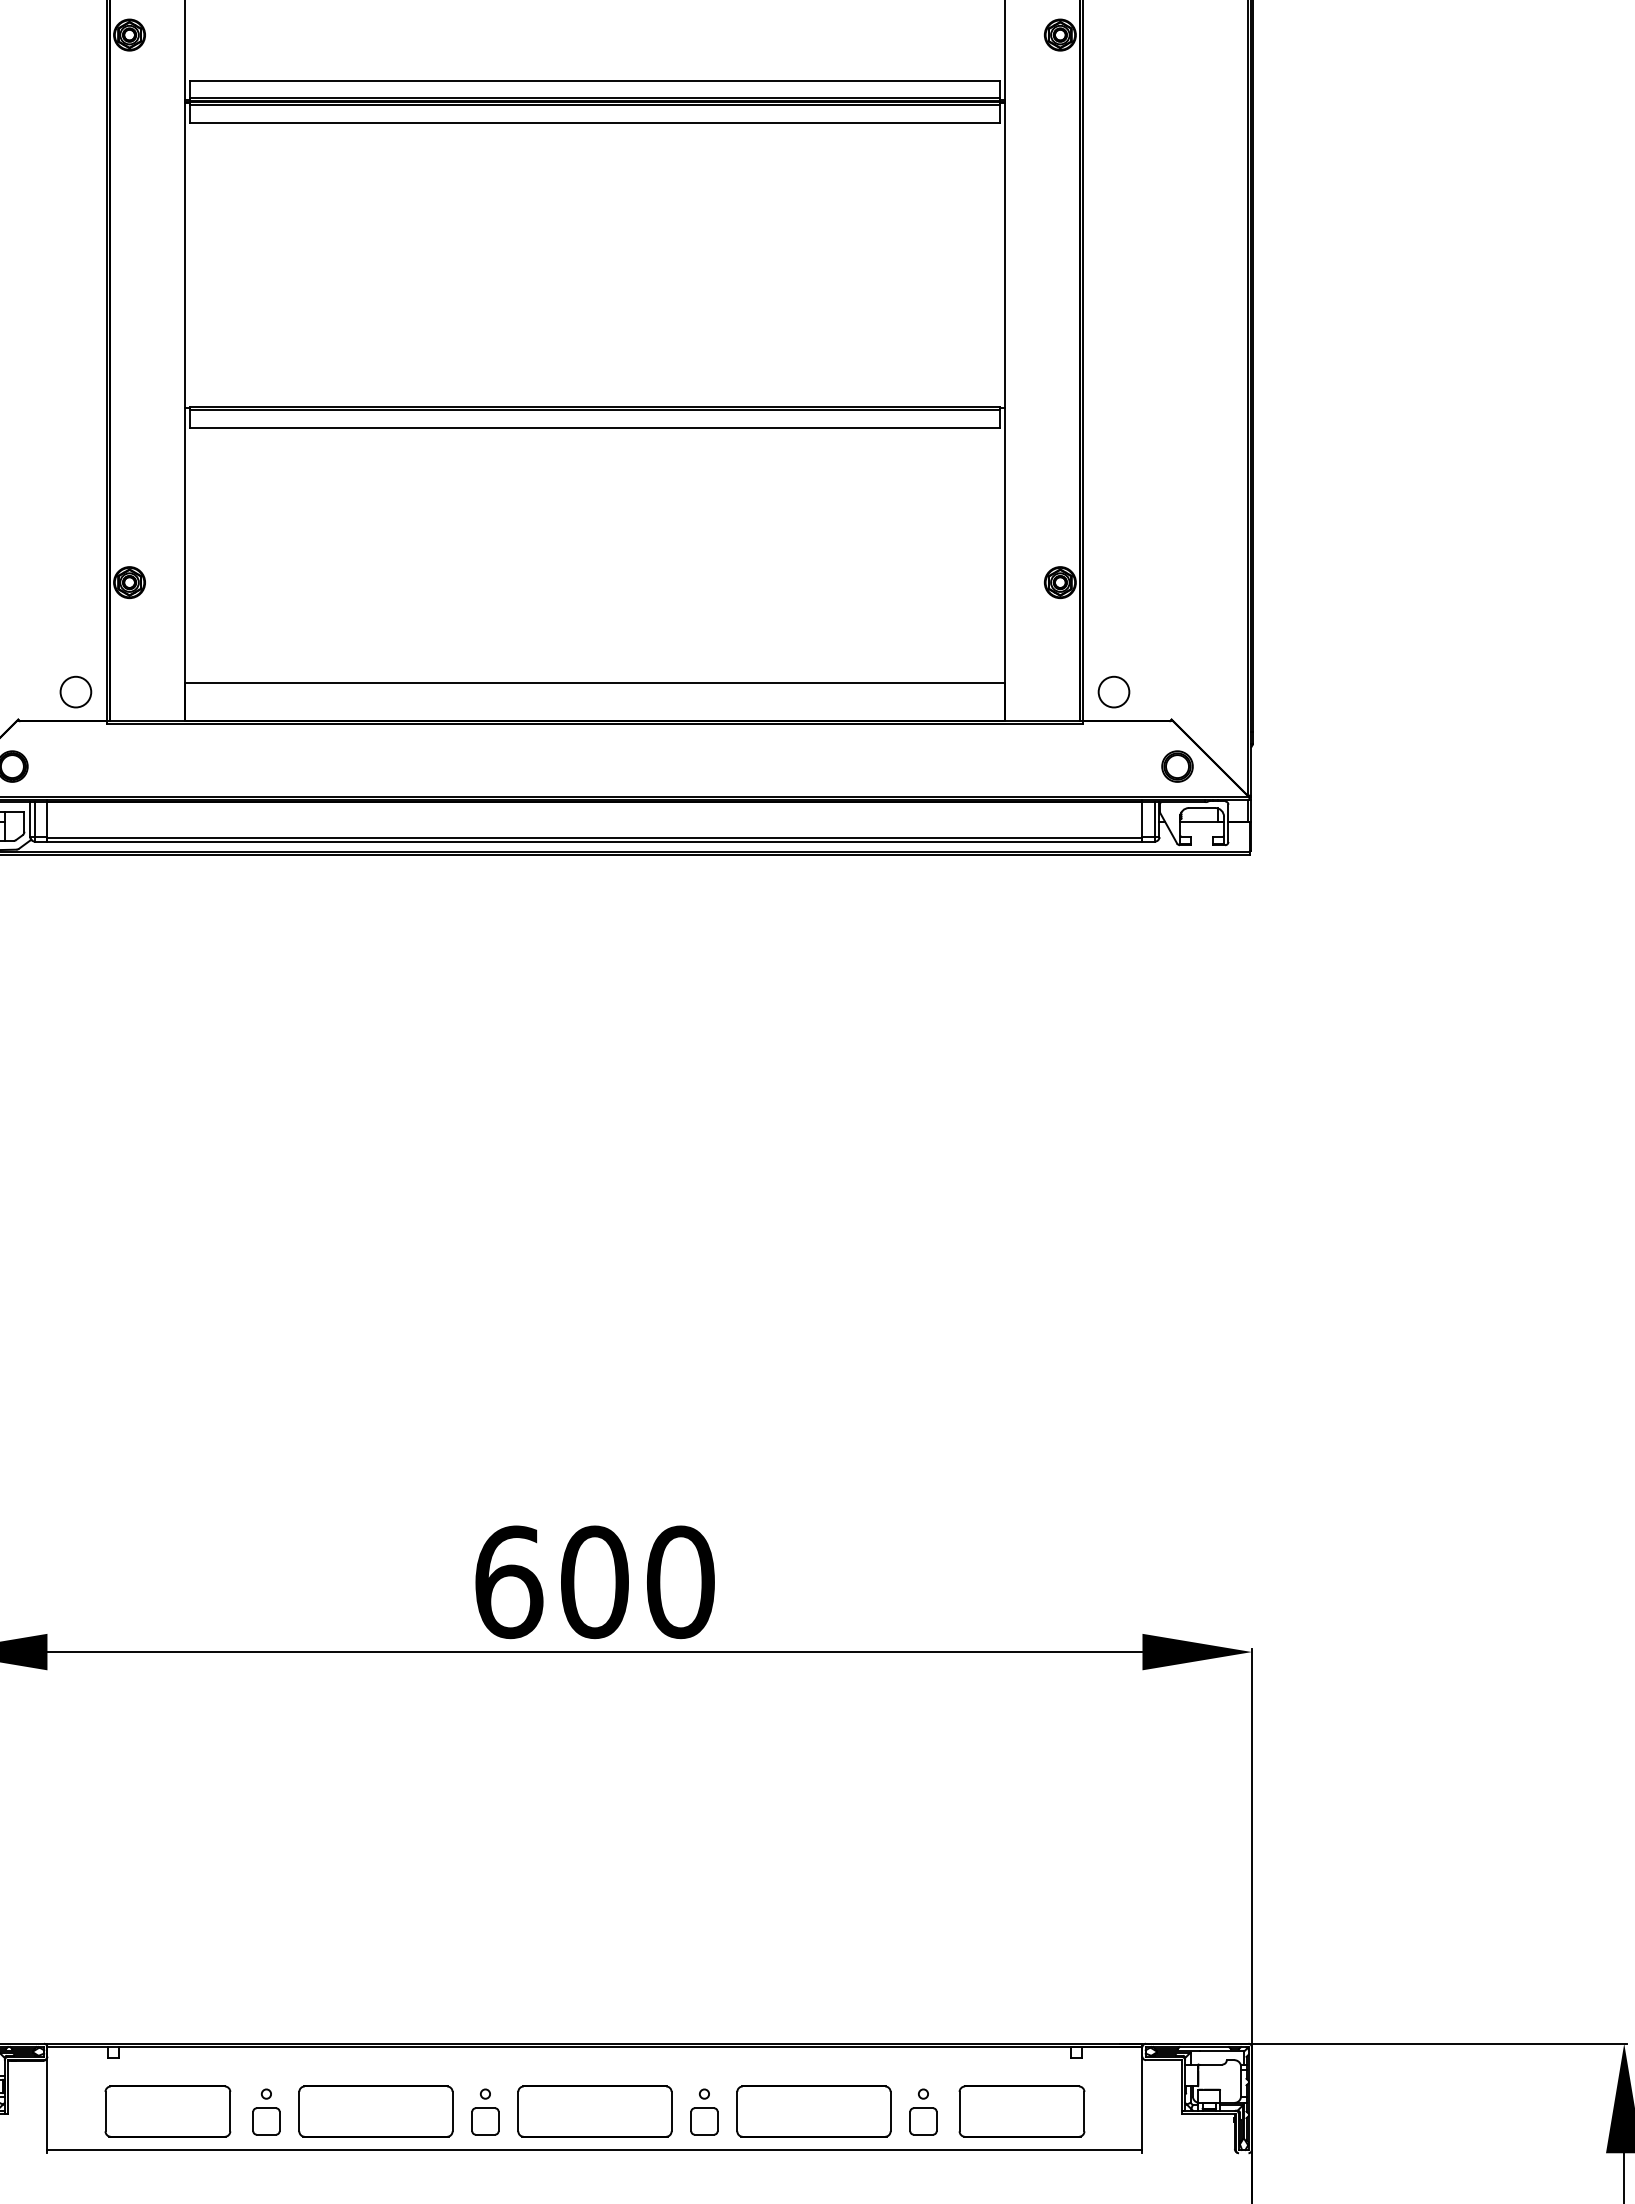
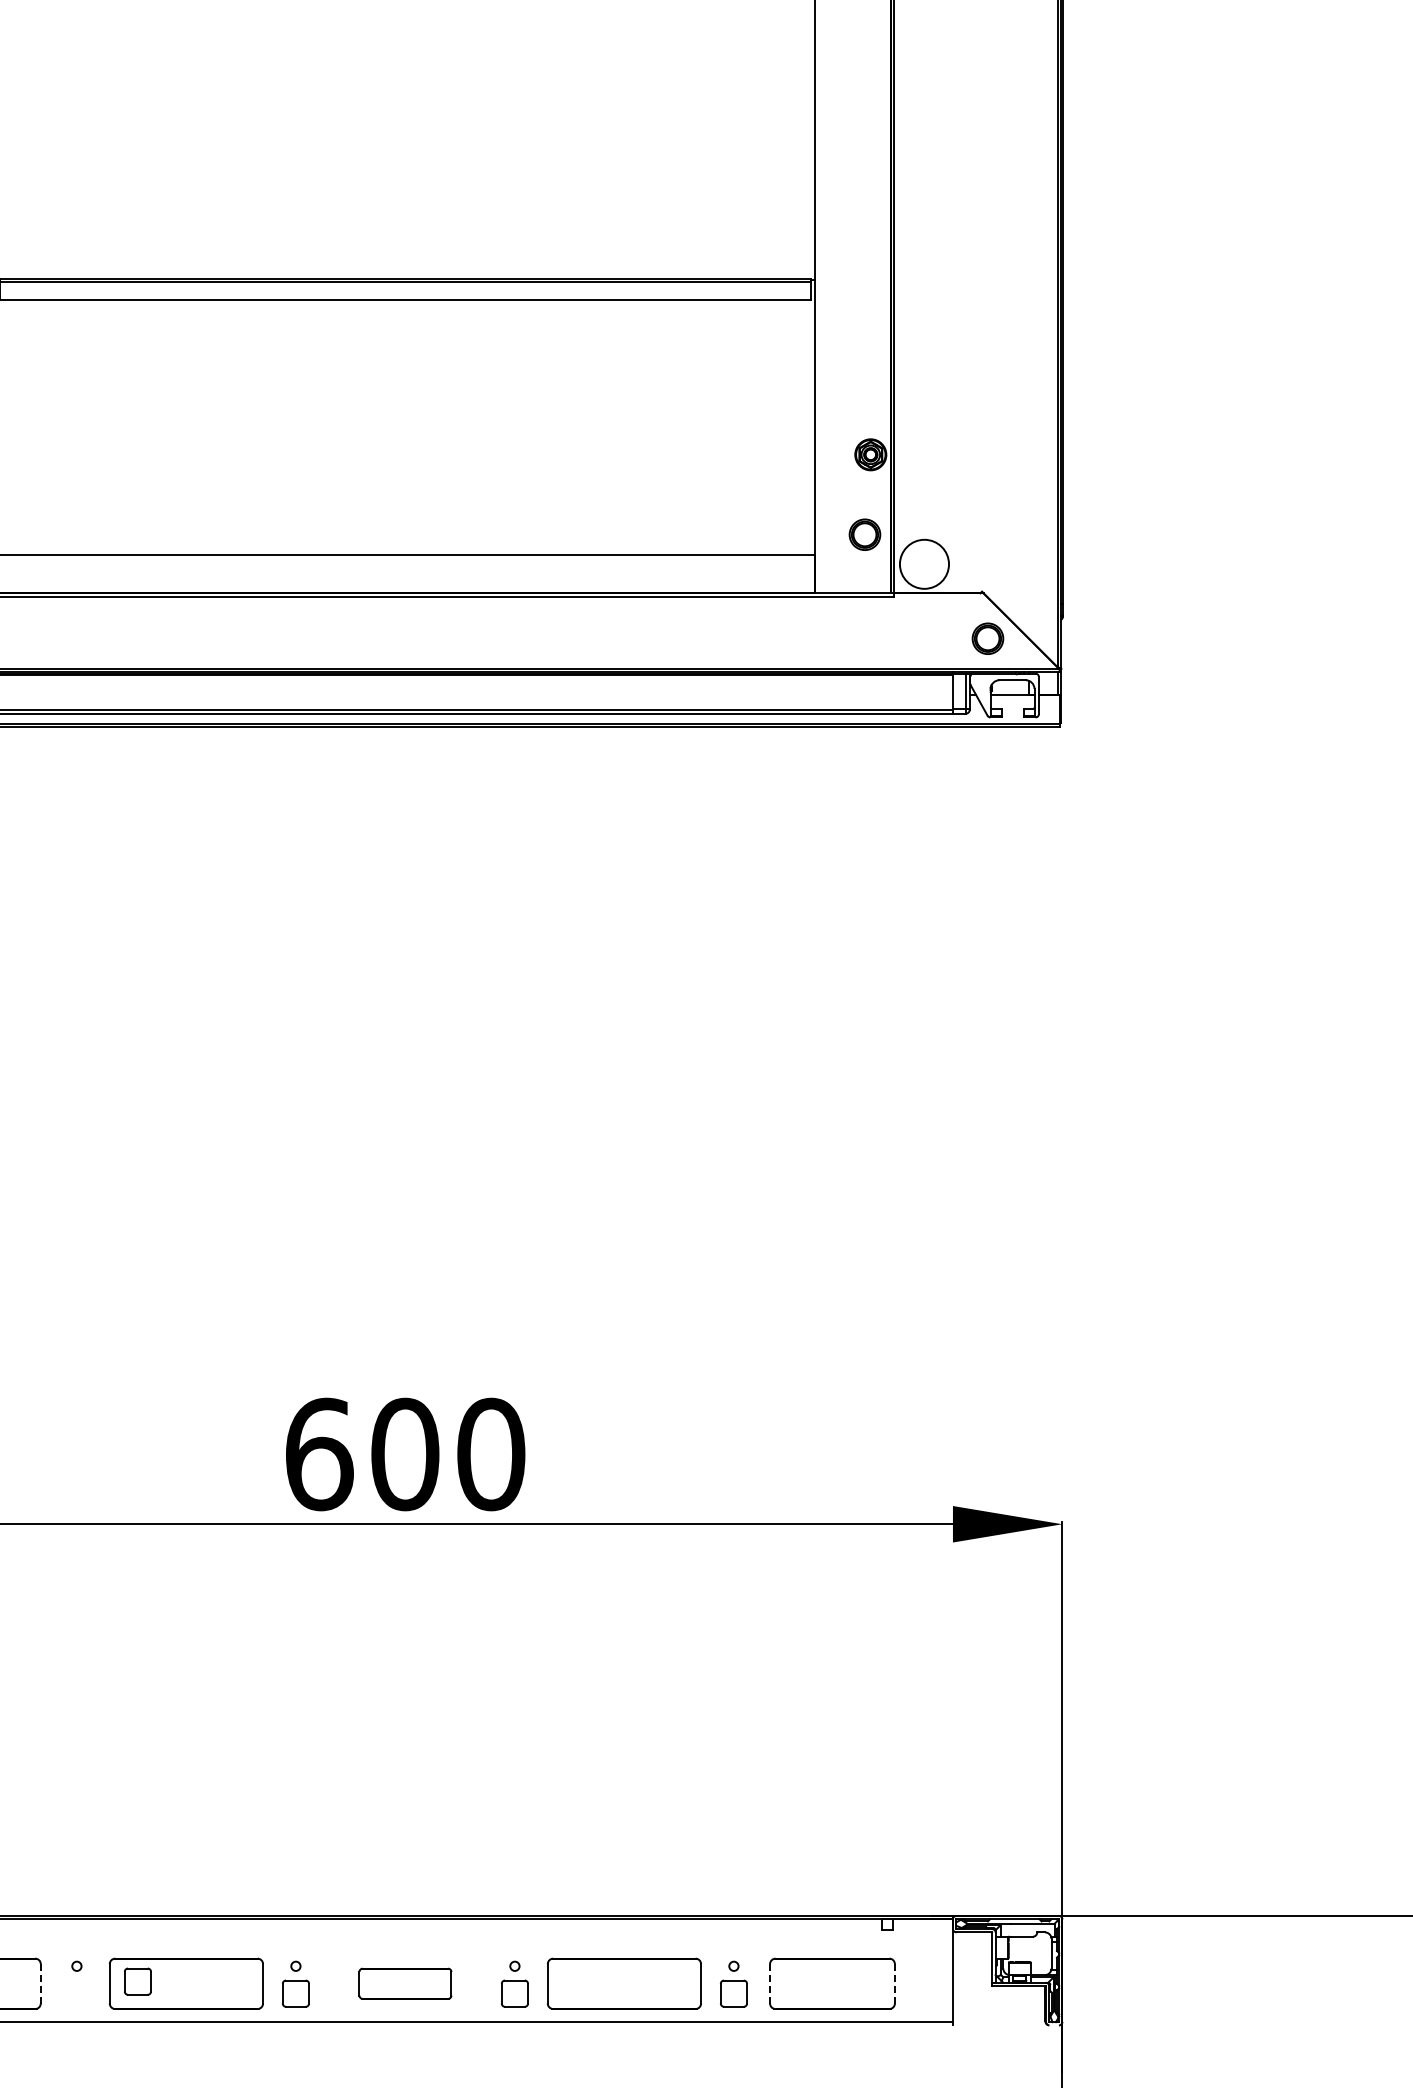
part: (1054, 662) -> (864, 534), added
circle: (1113, 691) -> (923, 563), size x1.6
line: (230, 2111) -> (40, 1983), solid -> dashed
part: (594, 2111) -> (404, 1983), size x0.6
line: (959, 2111) -> (769, 1983), solid -> dashed
line: (1084, 2111) -> (894, 1983), solid -> dashed
part: (266, 2121) -> (137, 1981), moved

